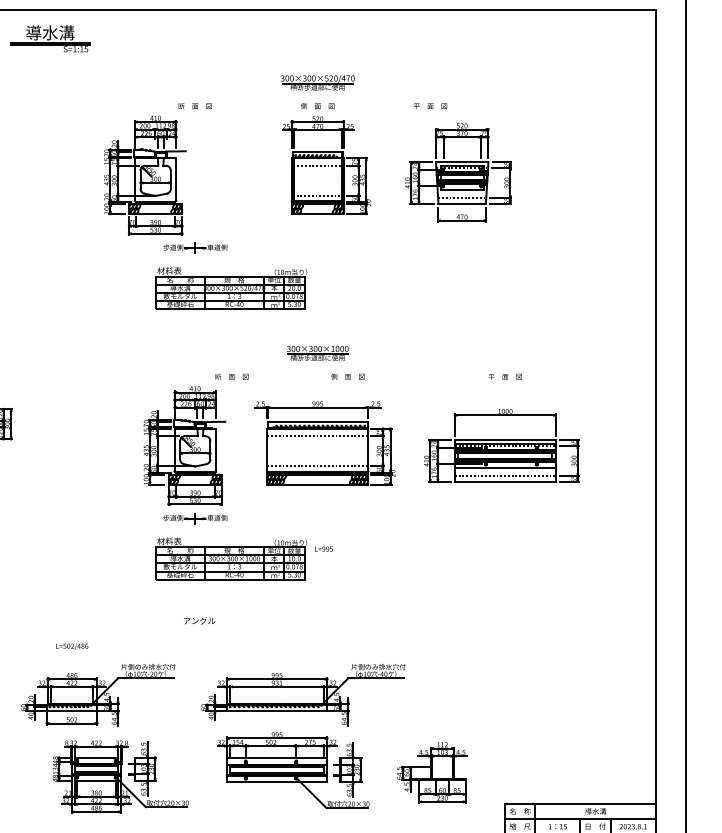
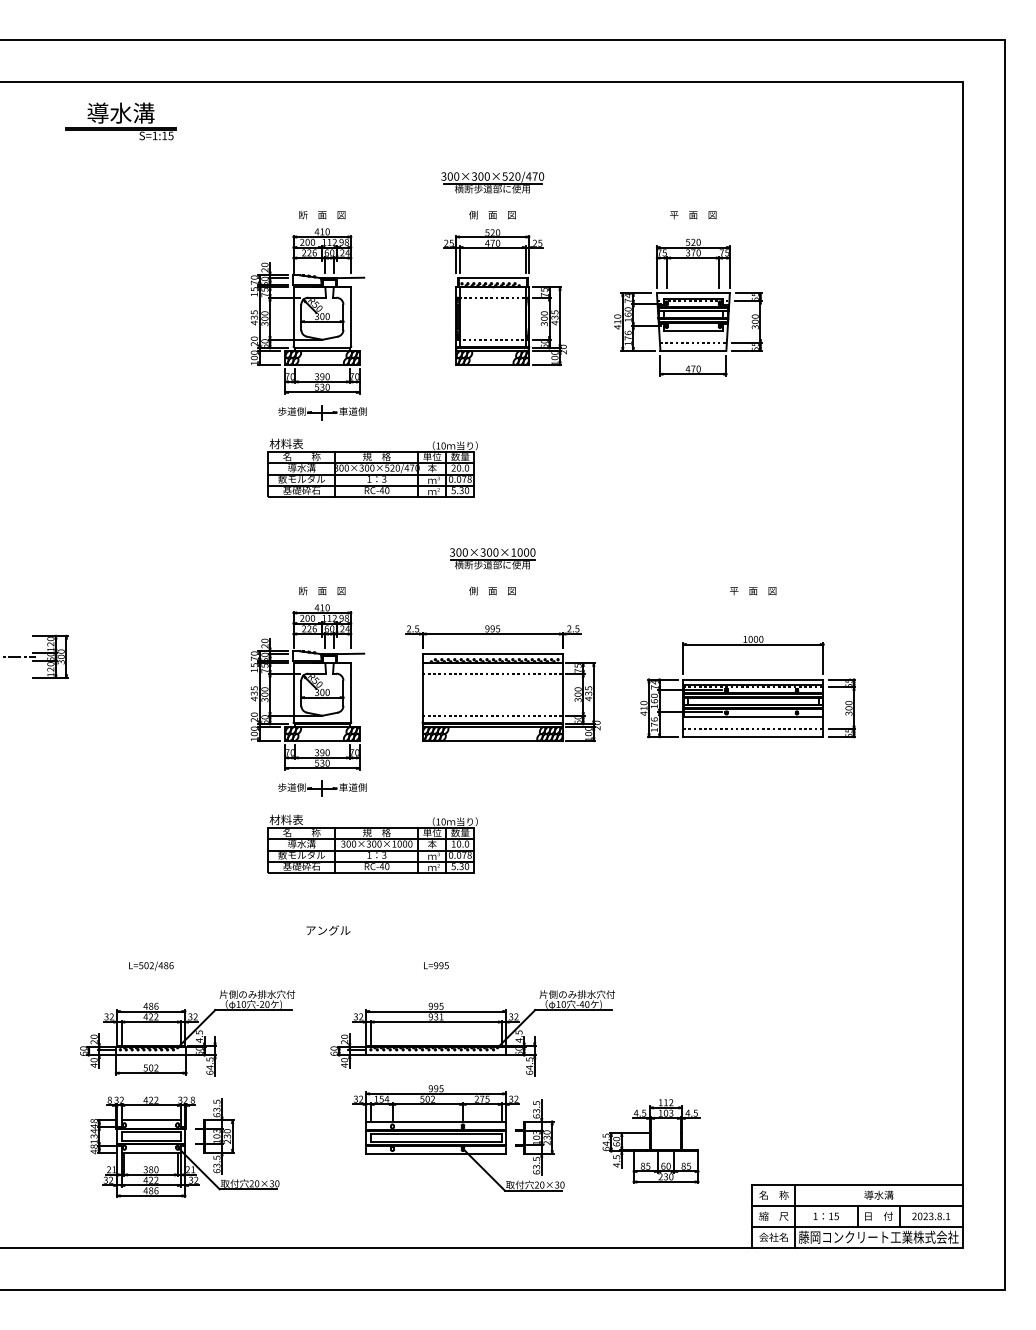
text: (430, 106) -> (693, 215), moved
part: (144, 175) -> (307, 311), moved
text: (232, 376) -> (322, 590), moved
text: (347, 376) -> (492, 590), moved
text: (324, 549) -> (436, 965), moved
part: (120, 776) -> (184, 1146), moved

